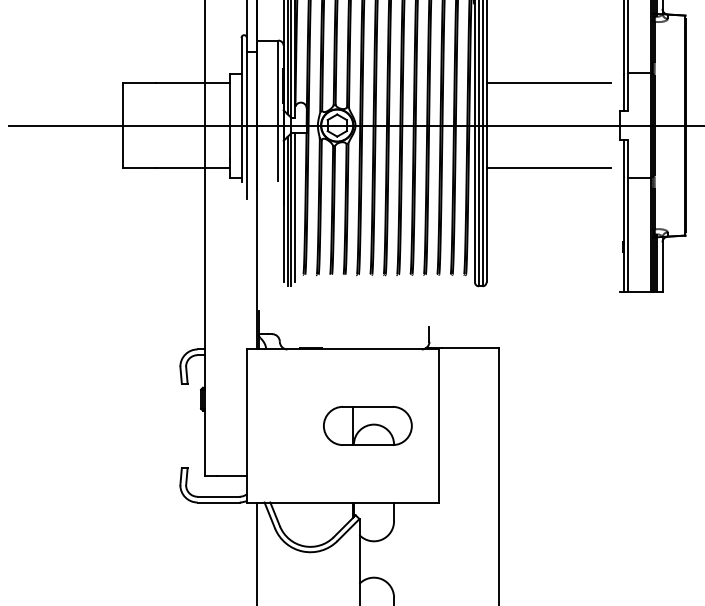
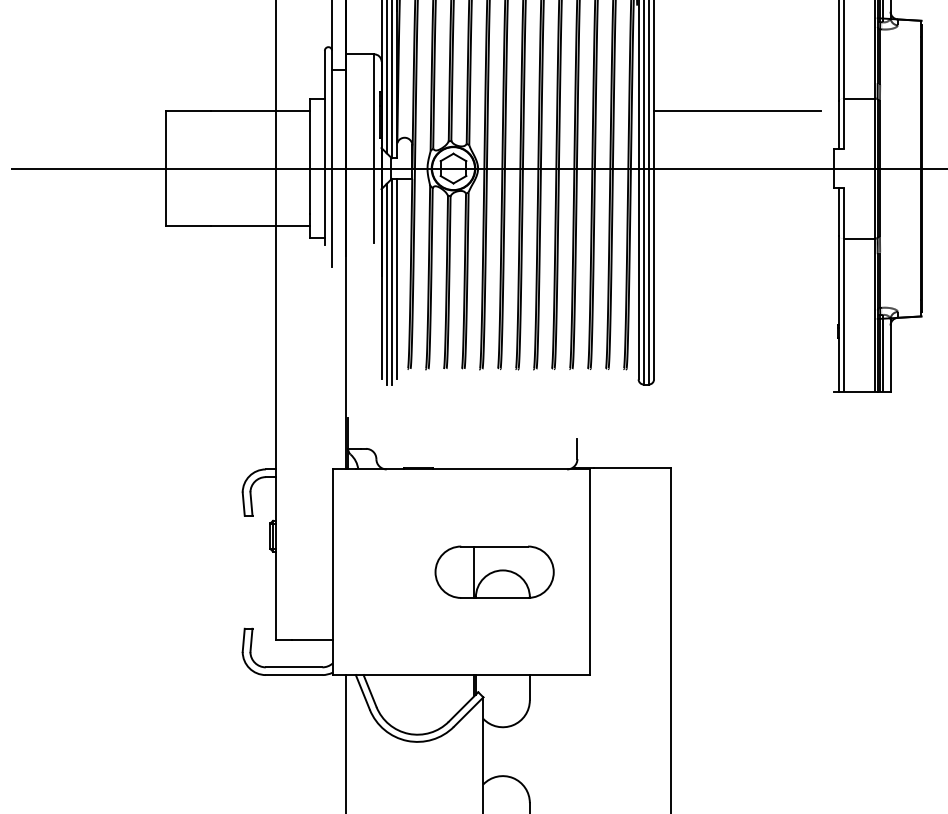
line: (548, 167) -> (737, 225), removed

